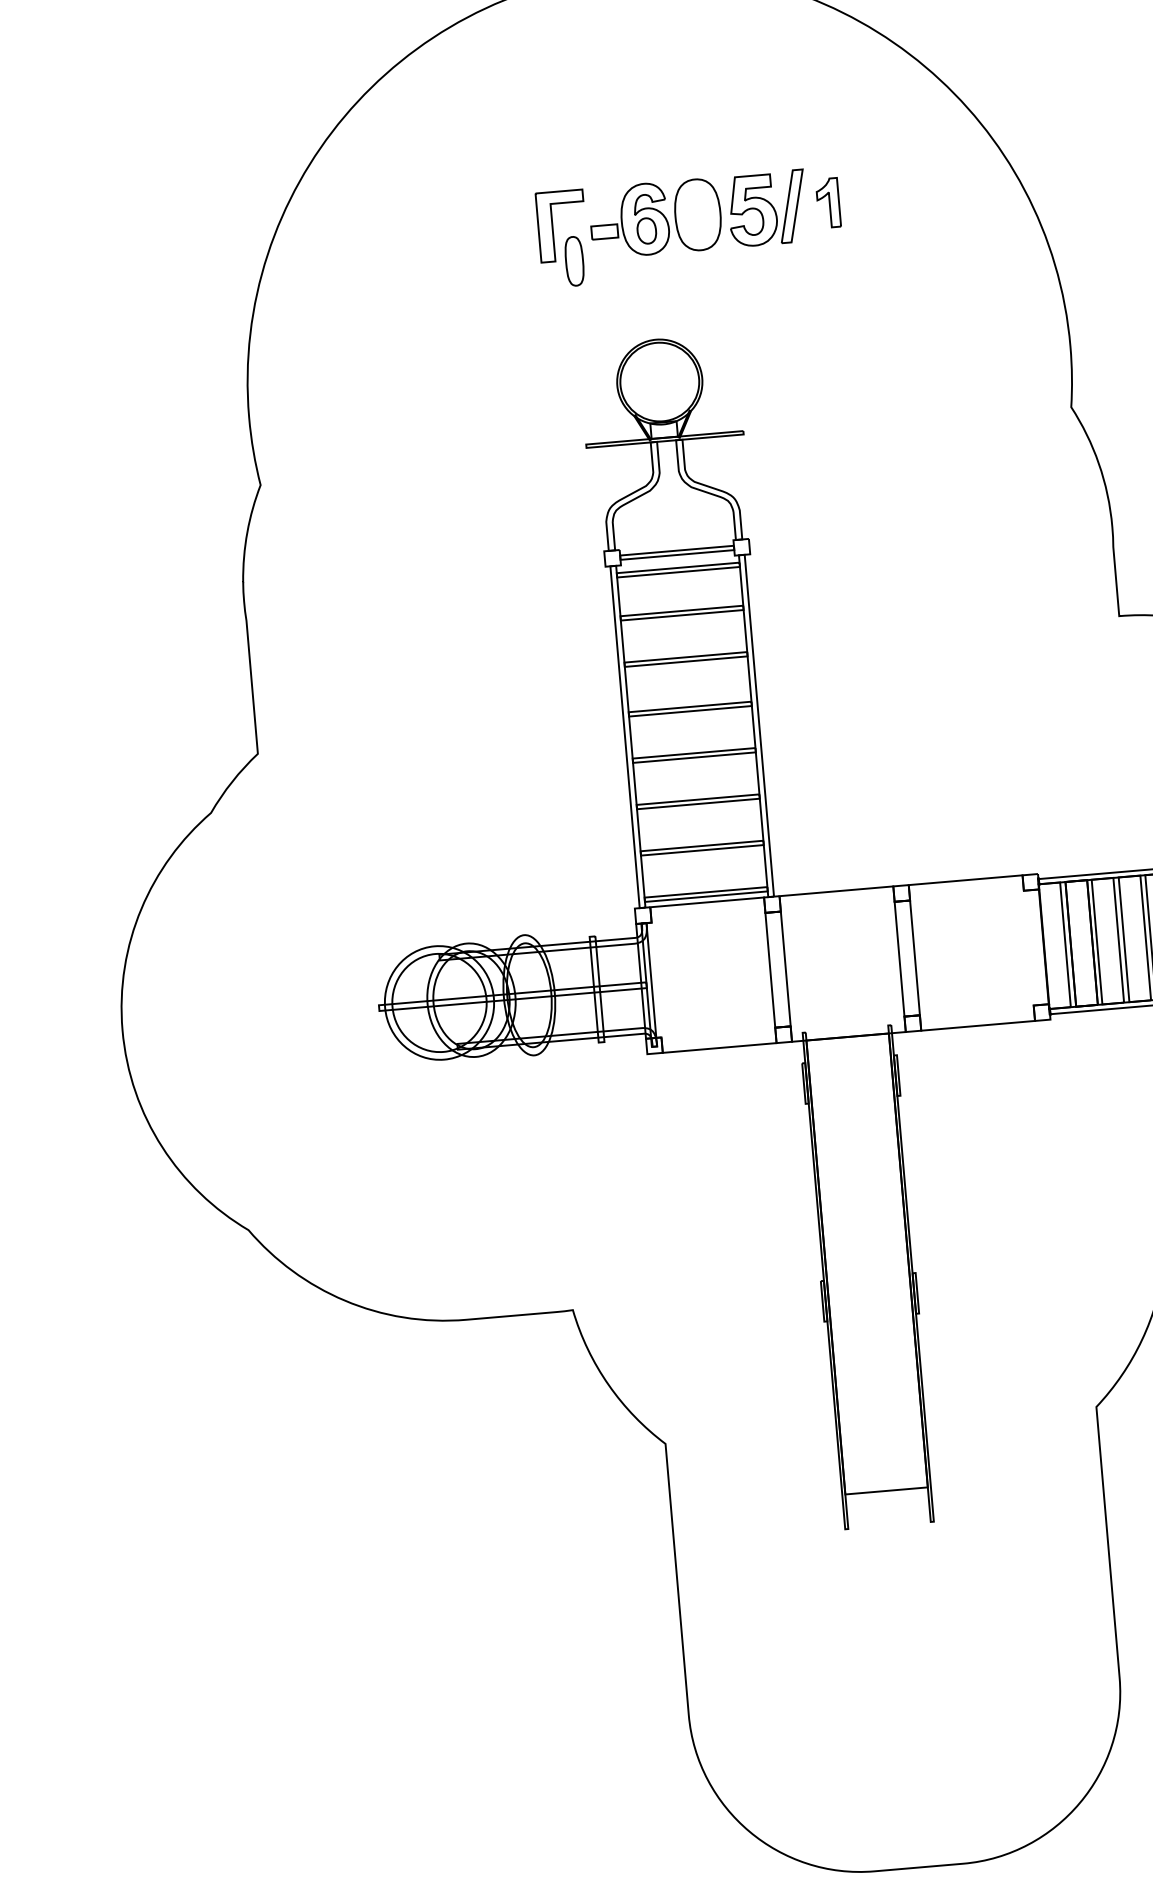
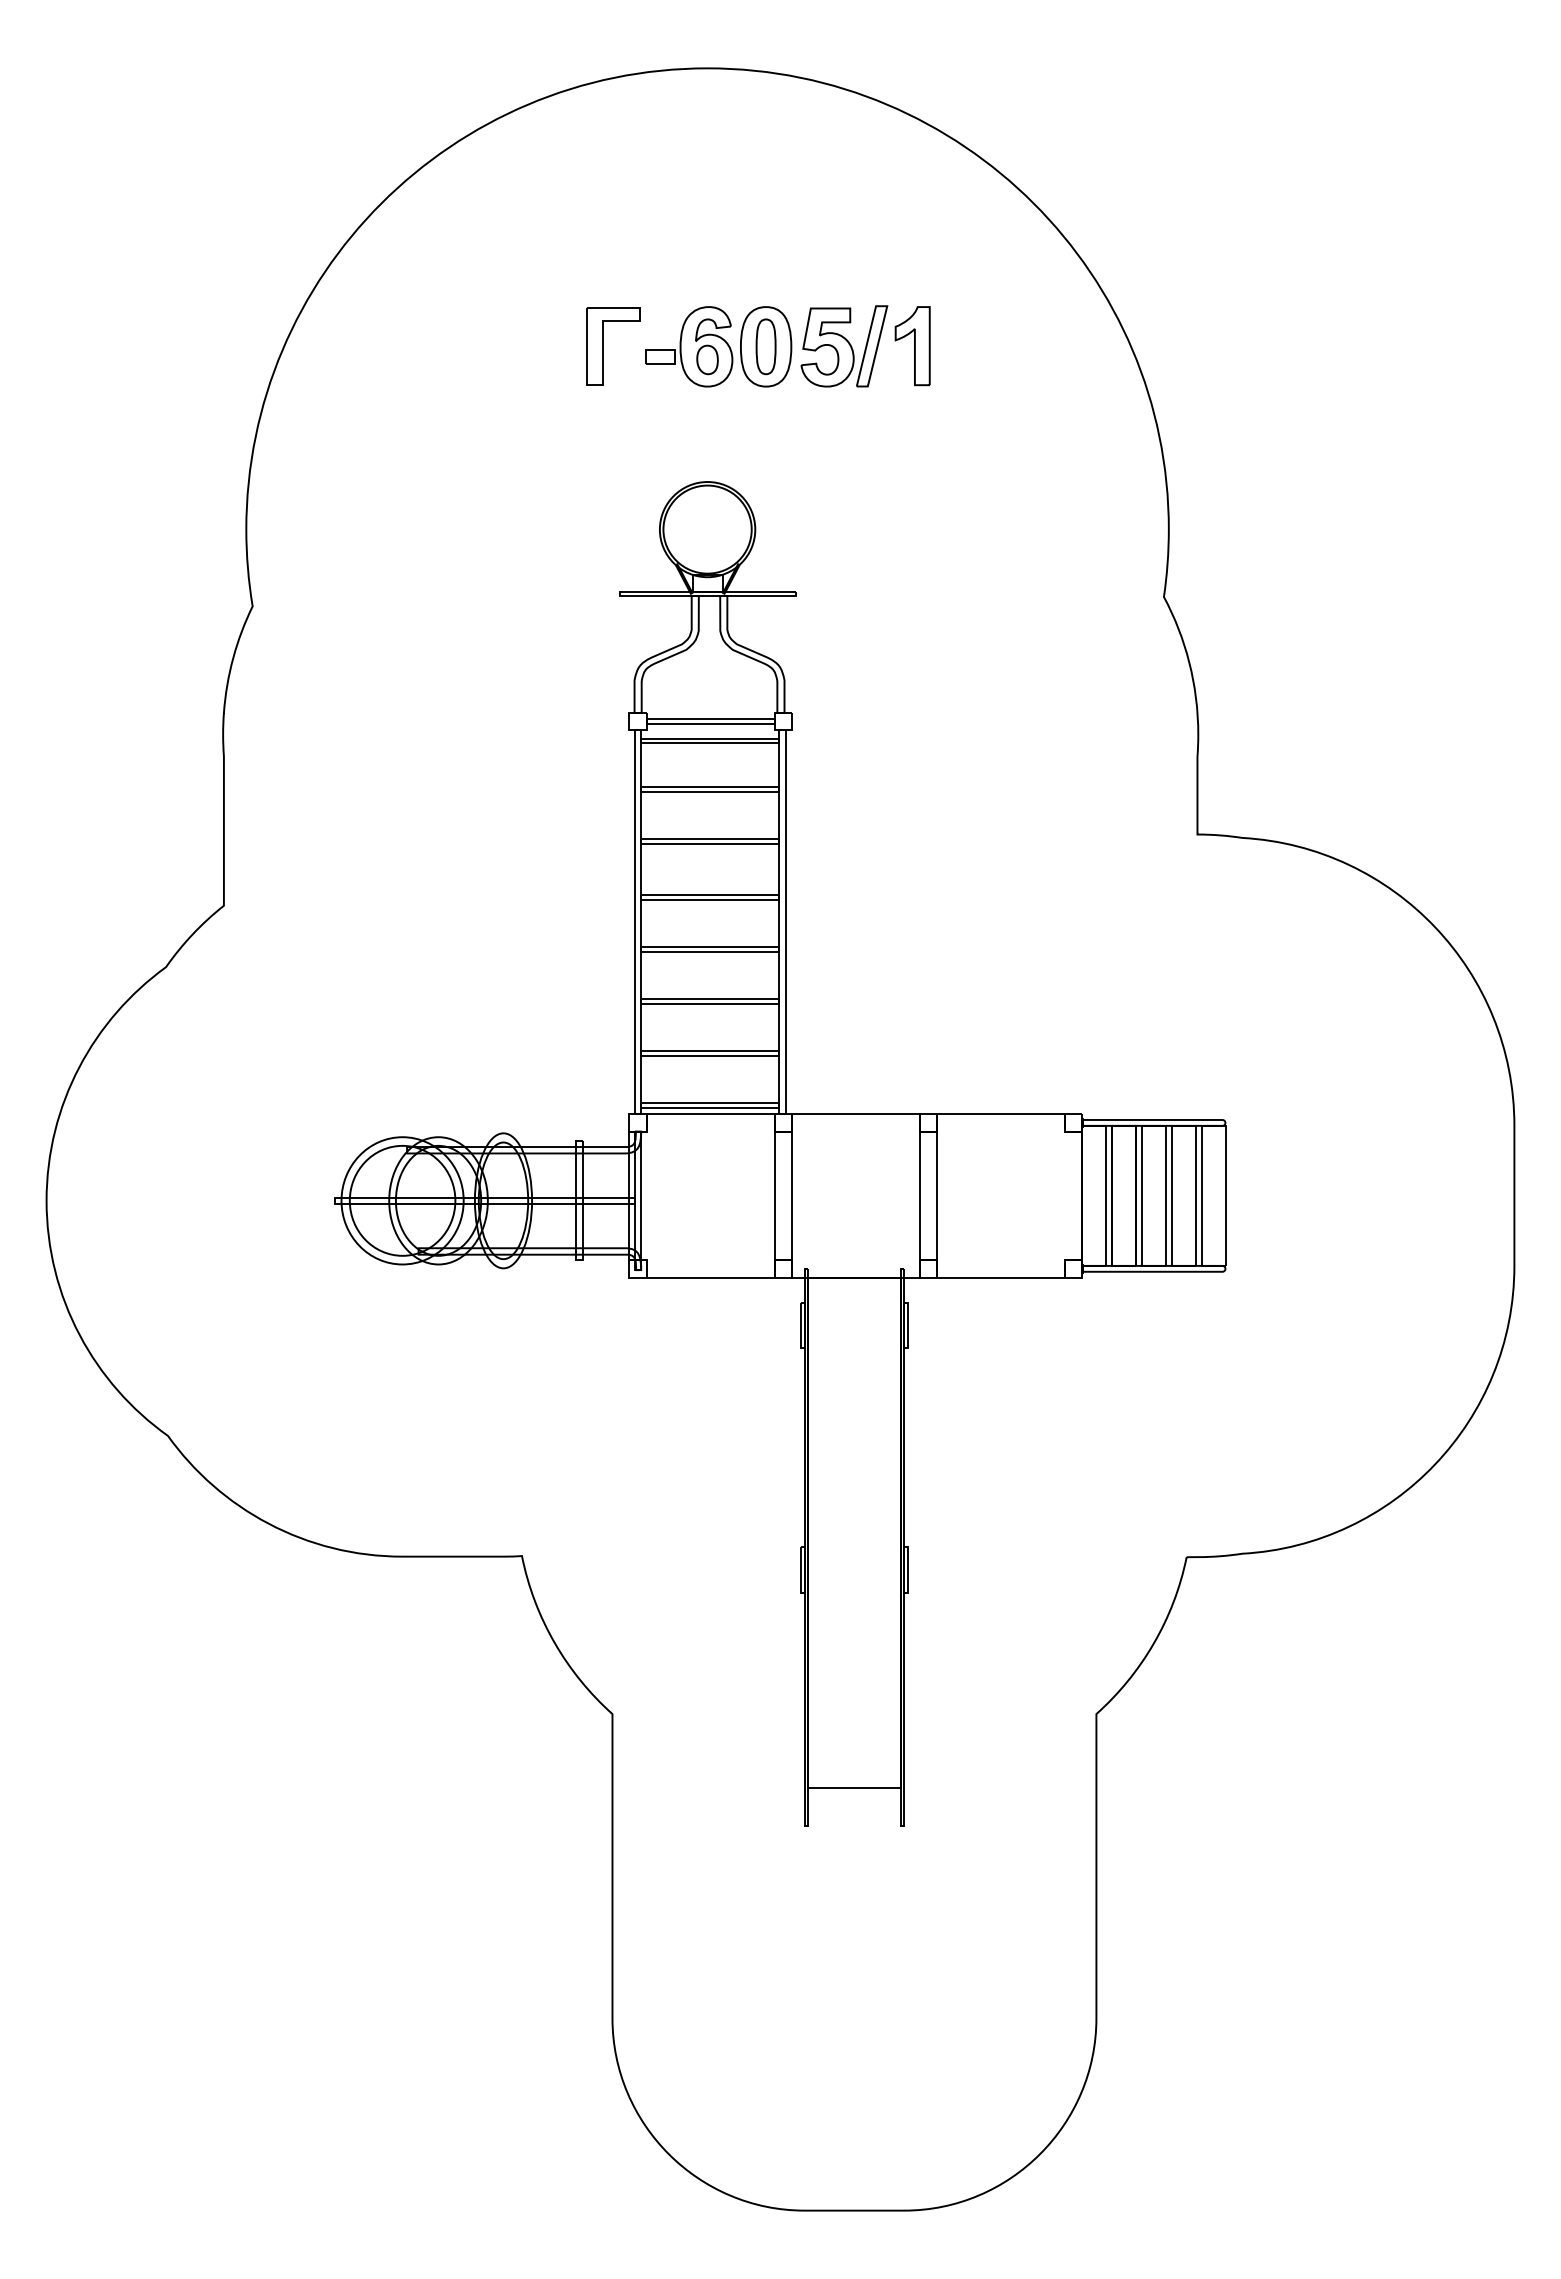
part: (828, 203) -> (912, 346), size x1.43
part: (574, 261) -> (765, 346), moved

